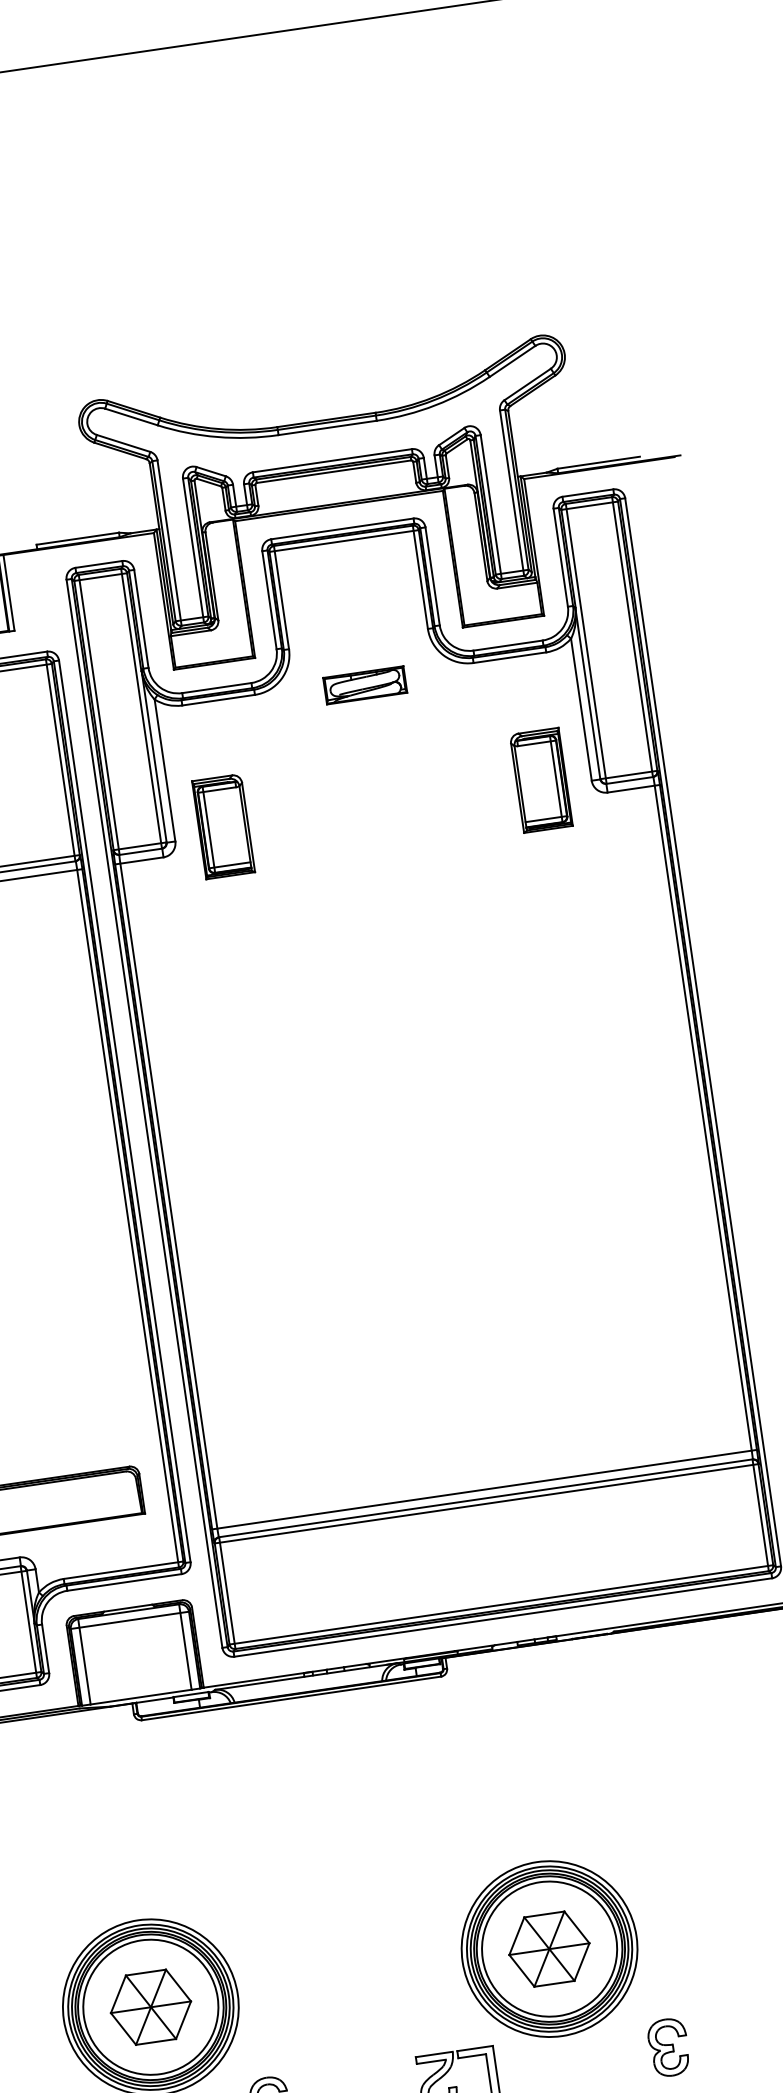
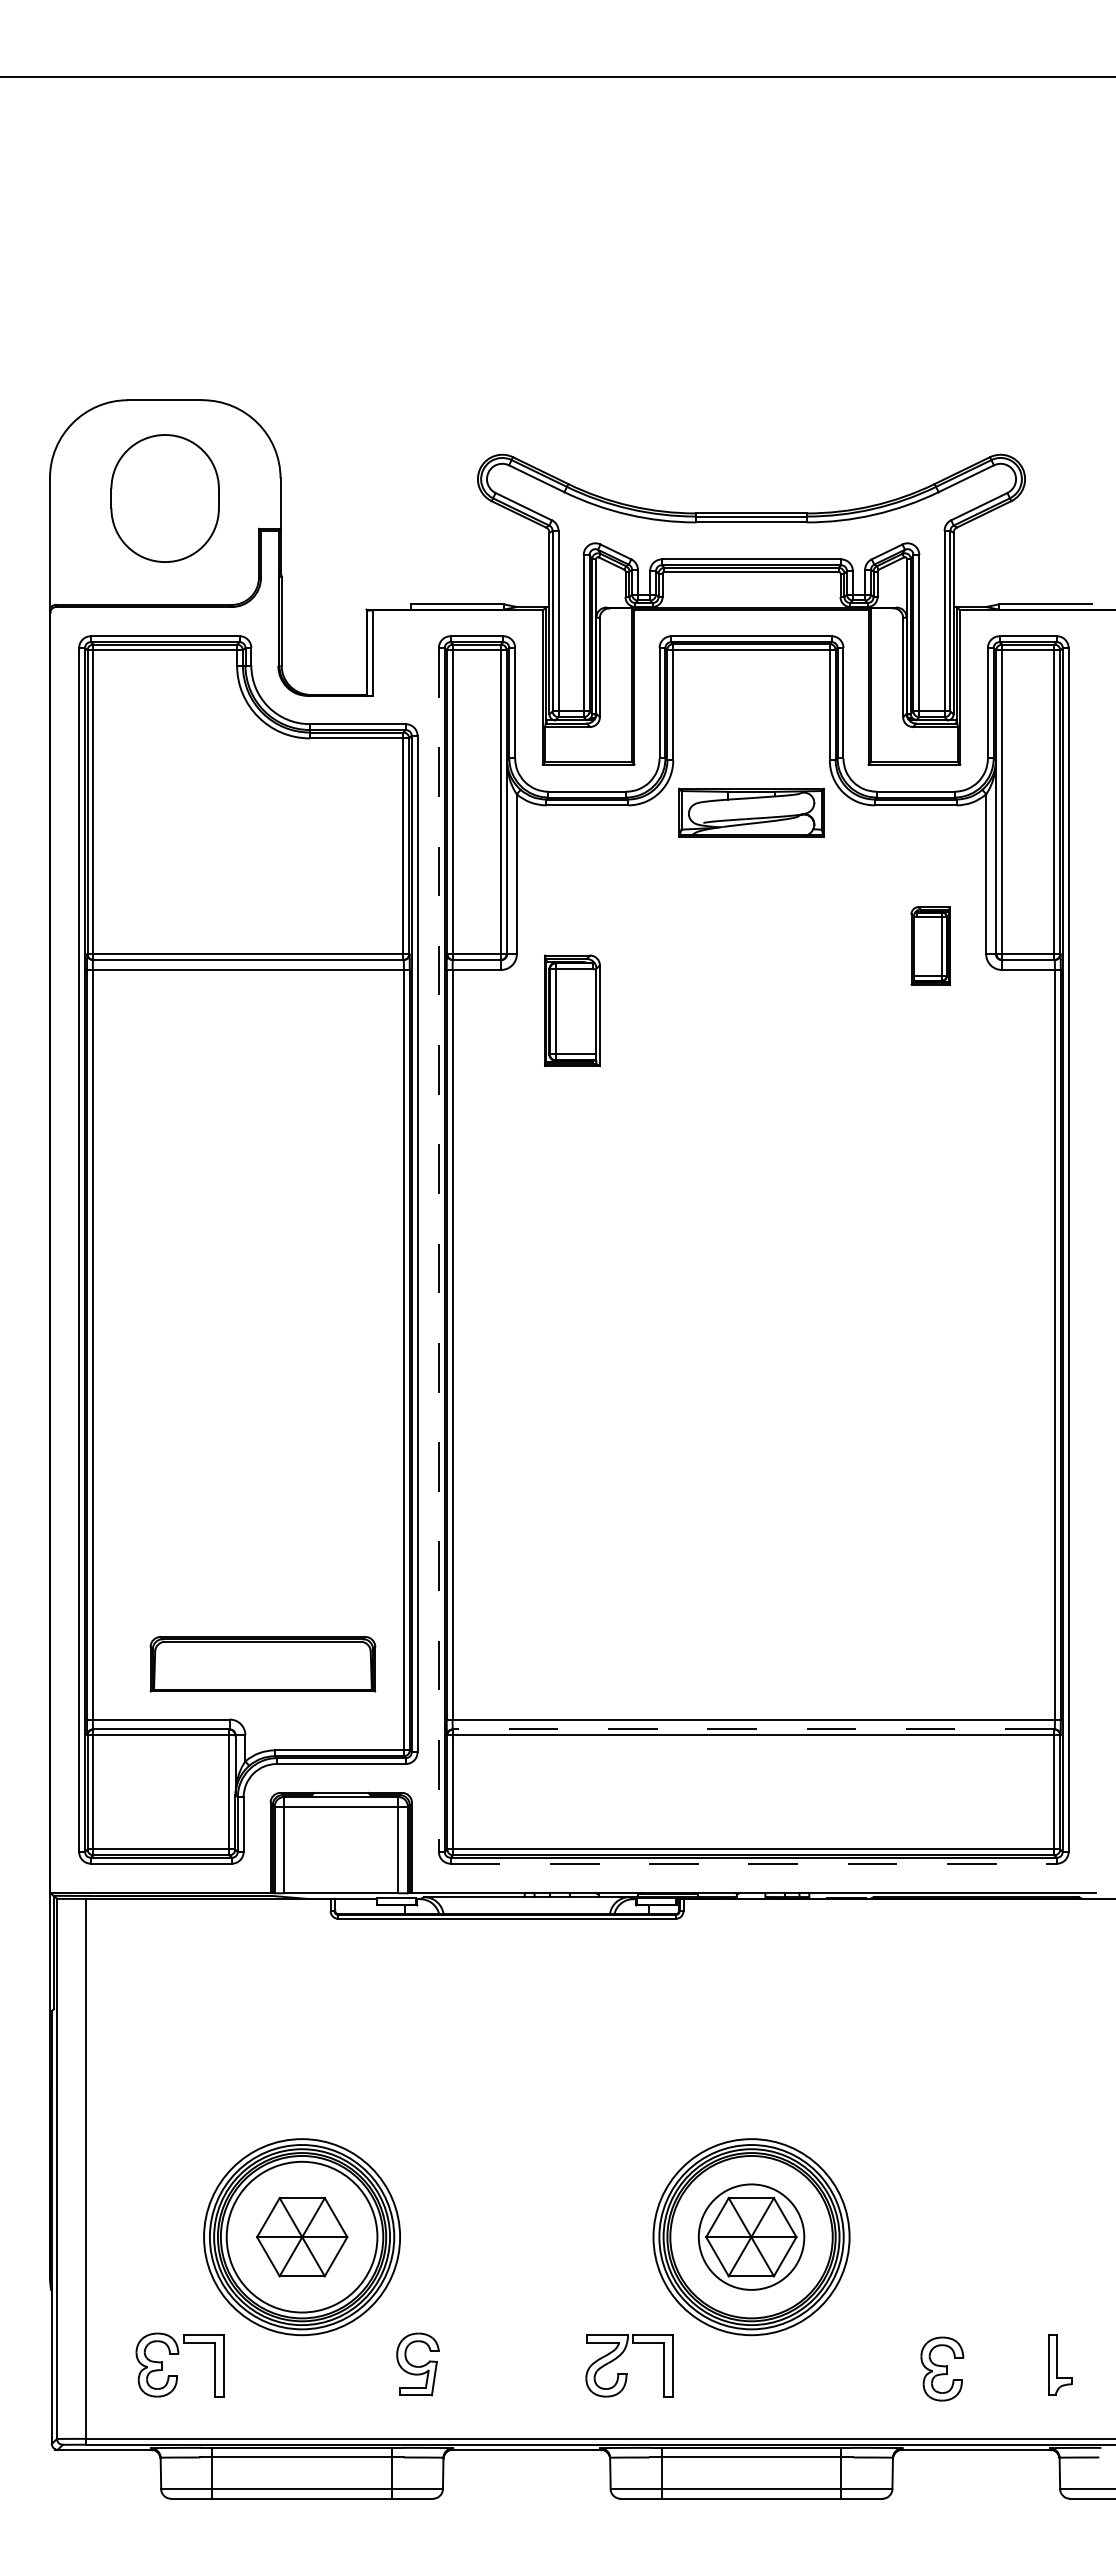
part: (365, 685) -> (751, 812), size x1.6
part: (541, 780) -> (930, 945), size x0.7
part: (223, 826) -> (572, 1010), moved
line: (144, 1114) -> (438, 1250), solid -> dashed
line: (485, 1498) -> (753, 1729), solid -> dashed
line: (503, 1617) -> (754, 1863), solid -> dashed
circle: (549, 1948) -> (751, 2236), size x0.7
part: (668, 2047) -> (942, 2368), moved

